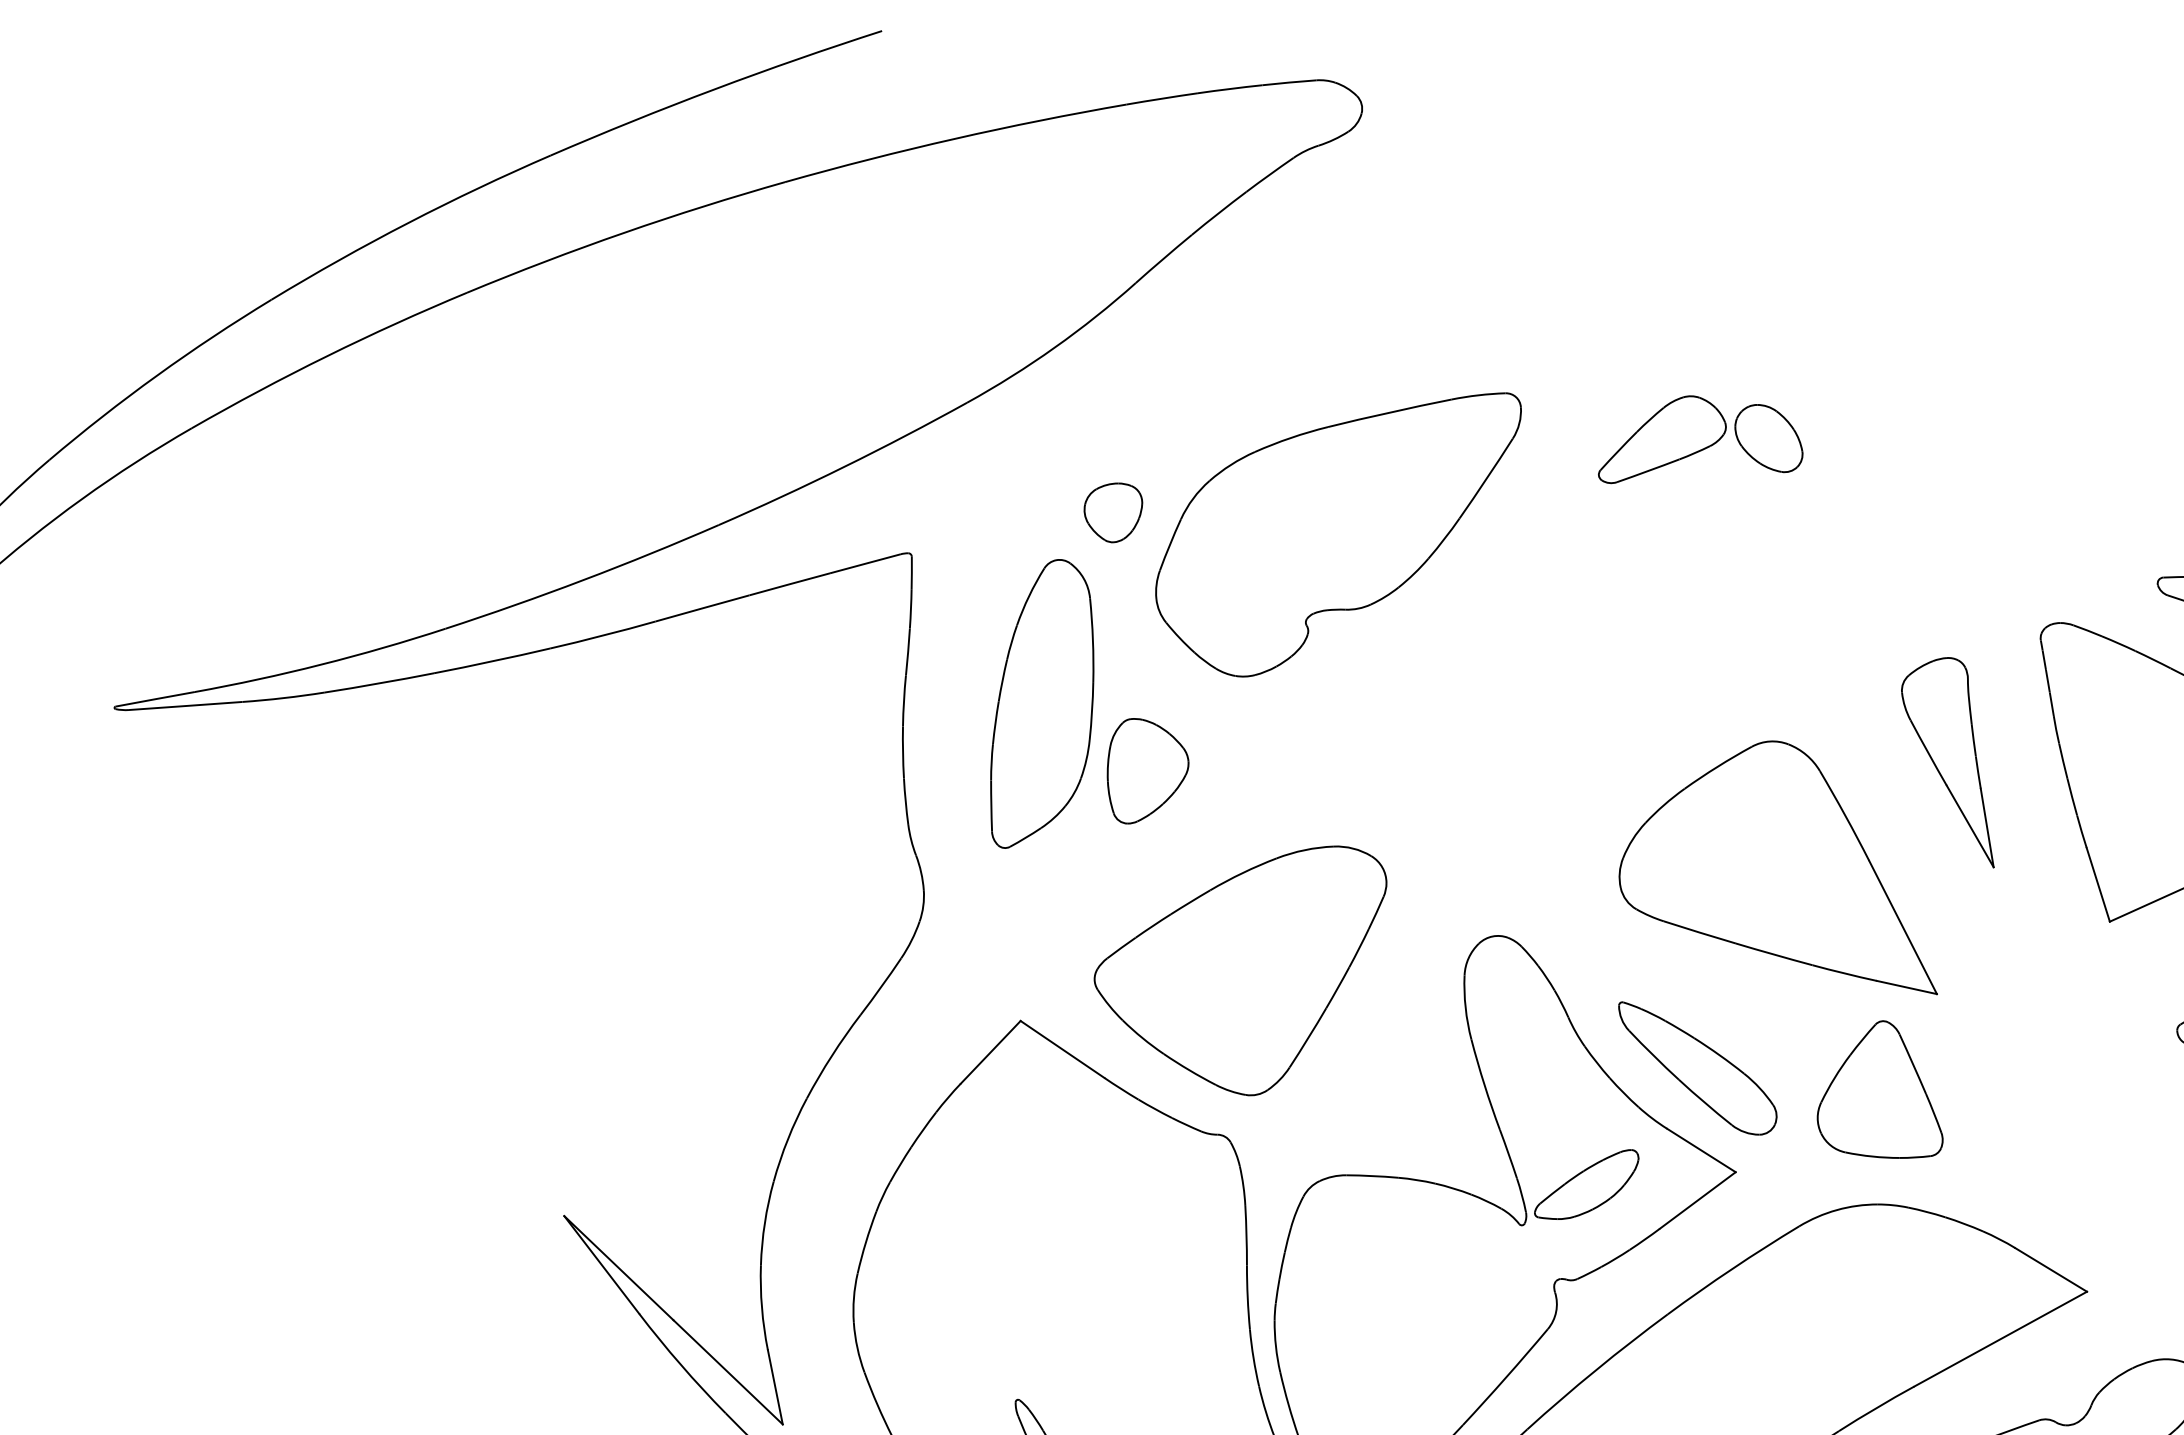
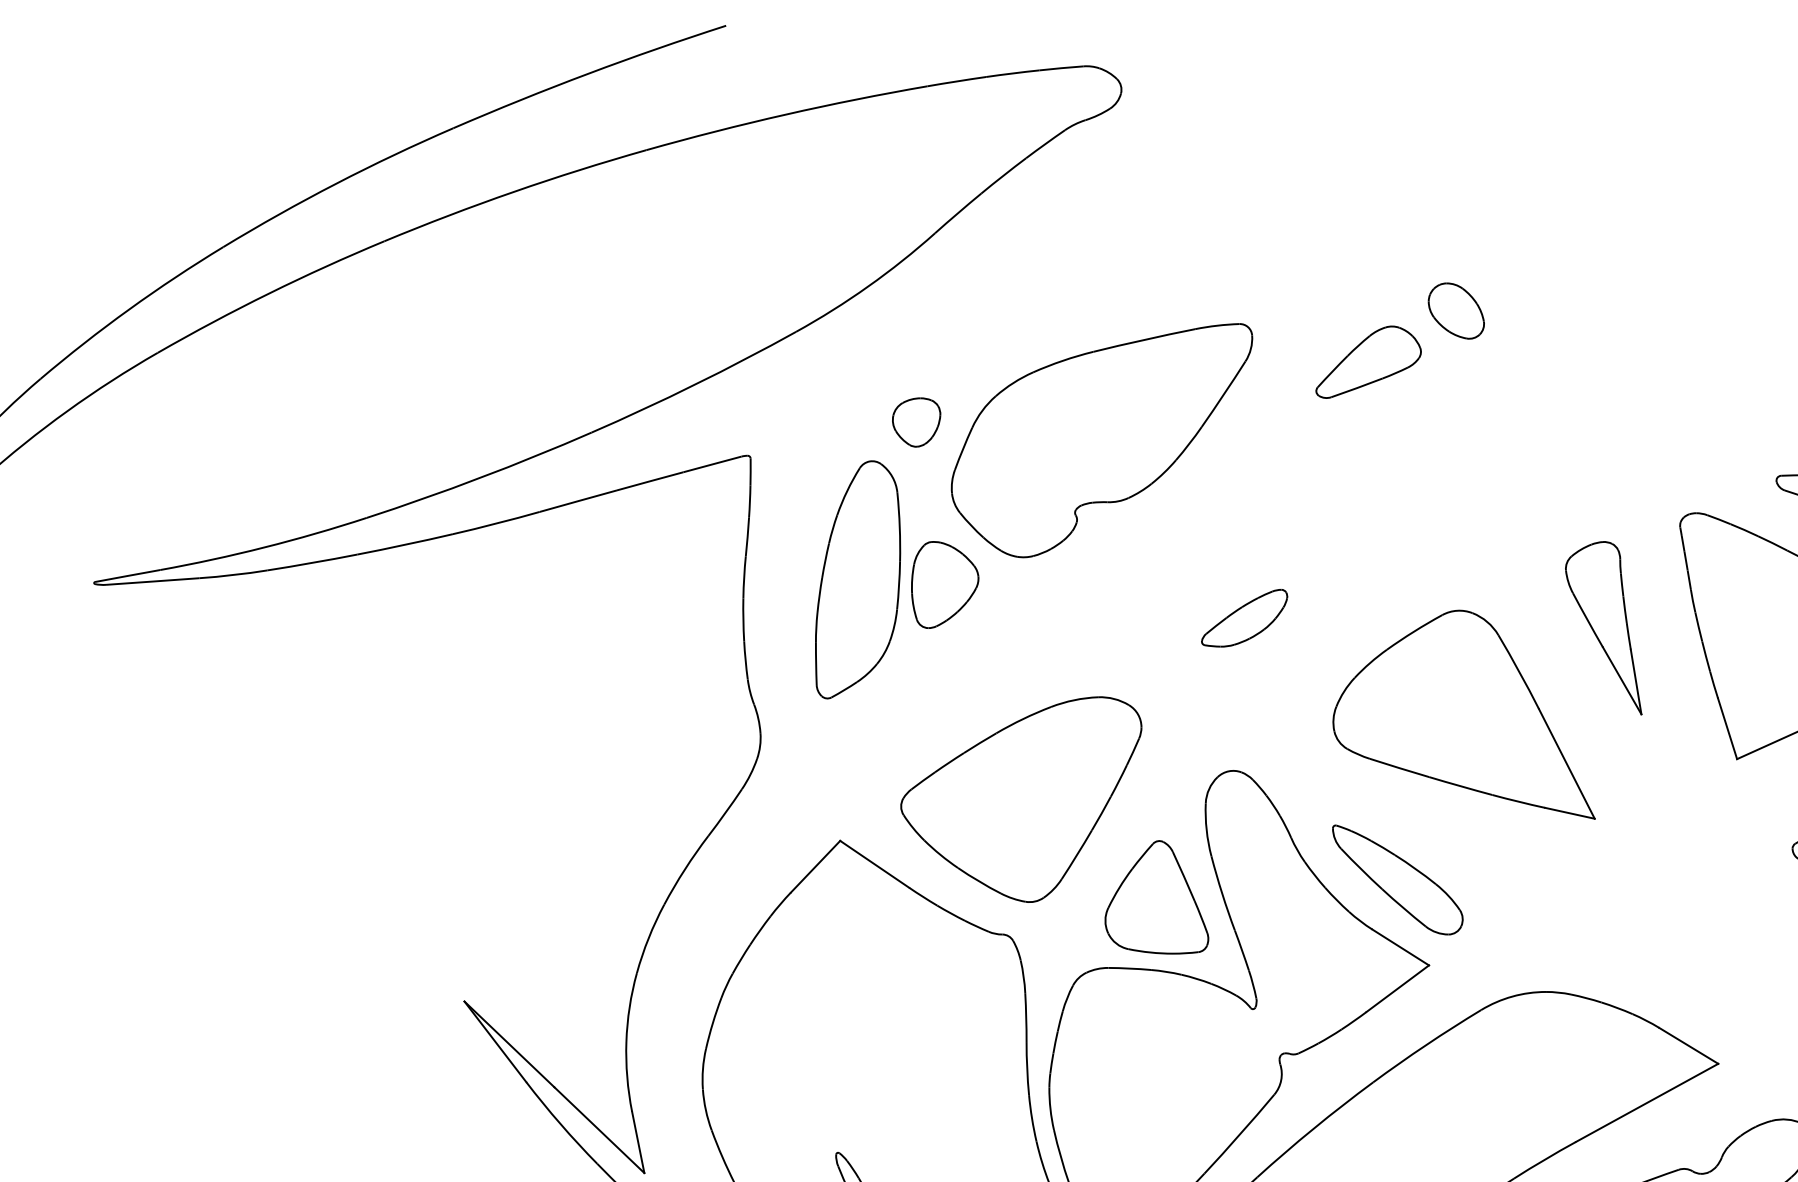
part: (1768, 438) -> (1456, 311), moved
part: (1147, 771) -> (944, 585), moved
part: (1879, 1089) -> (1156, 897), moved
part: (1586, 1184) -> (1244, 618), moved

